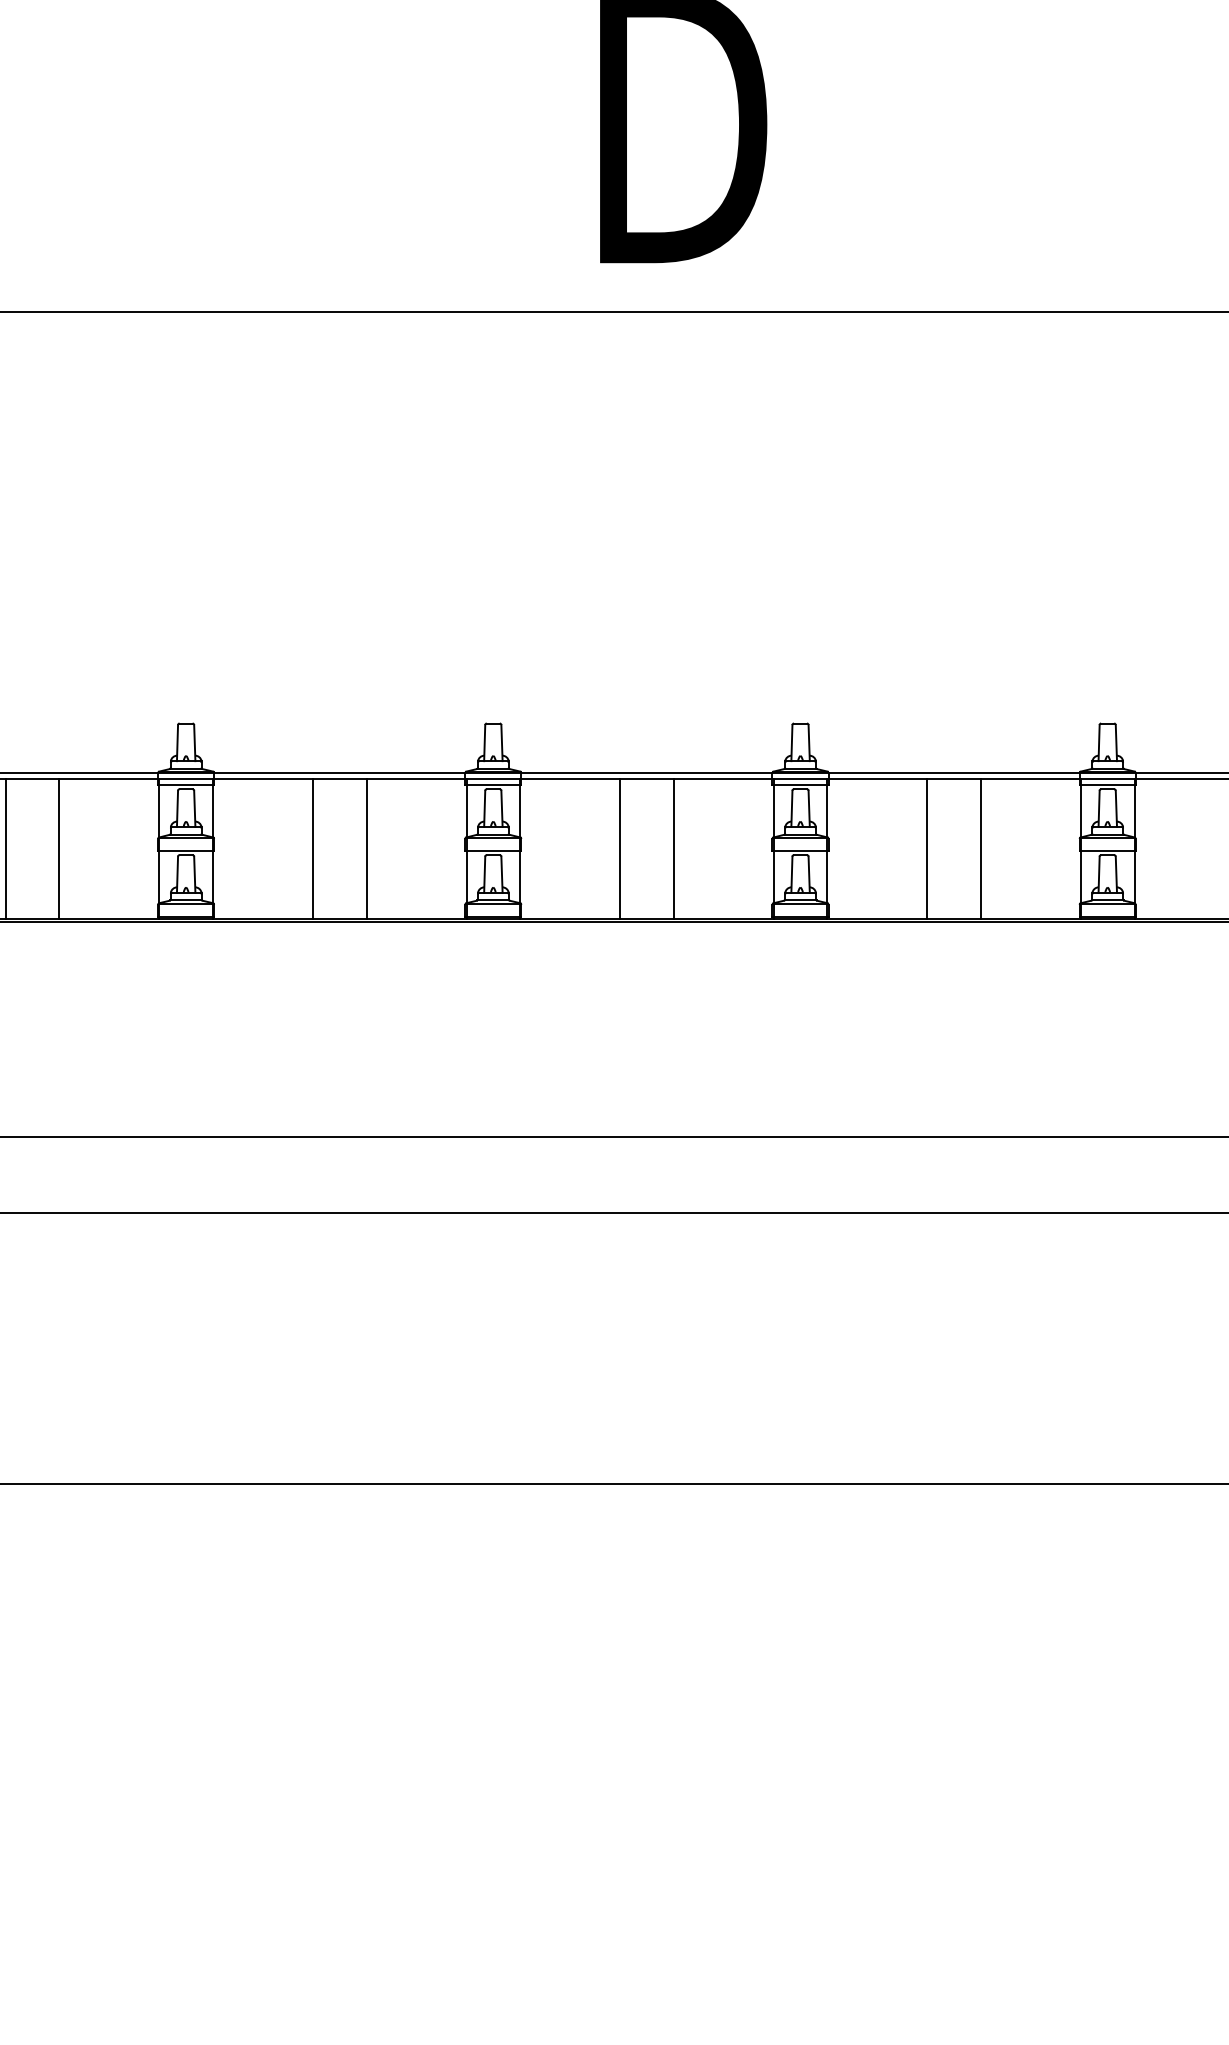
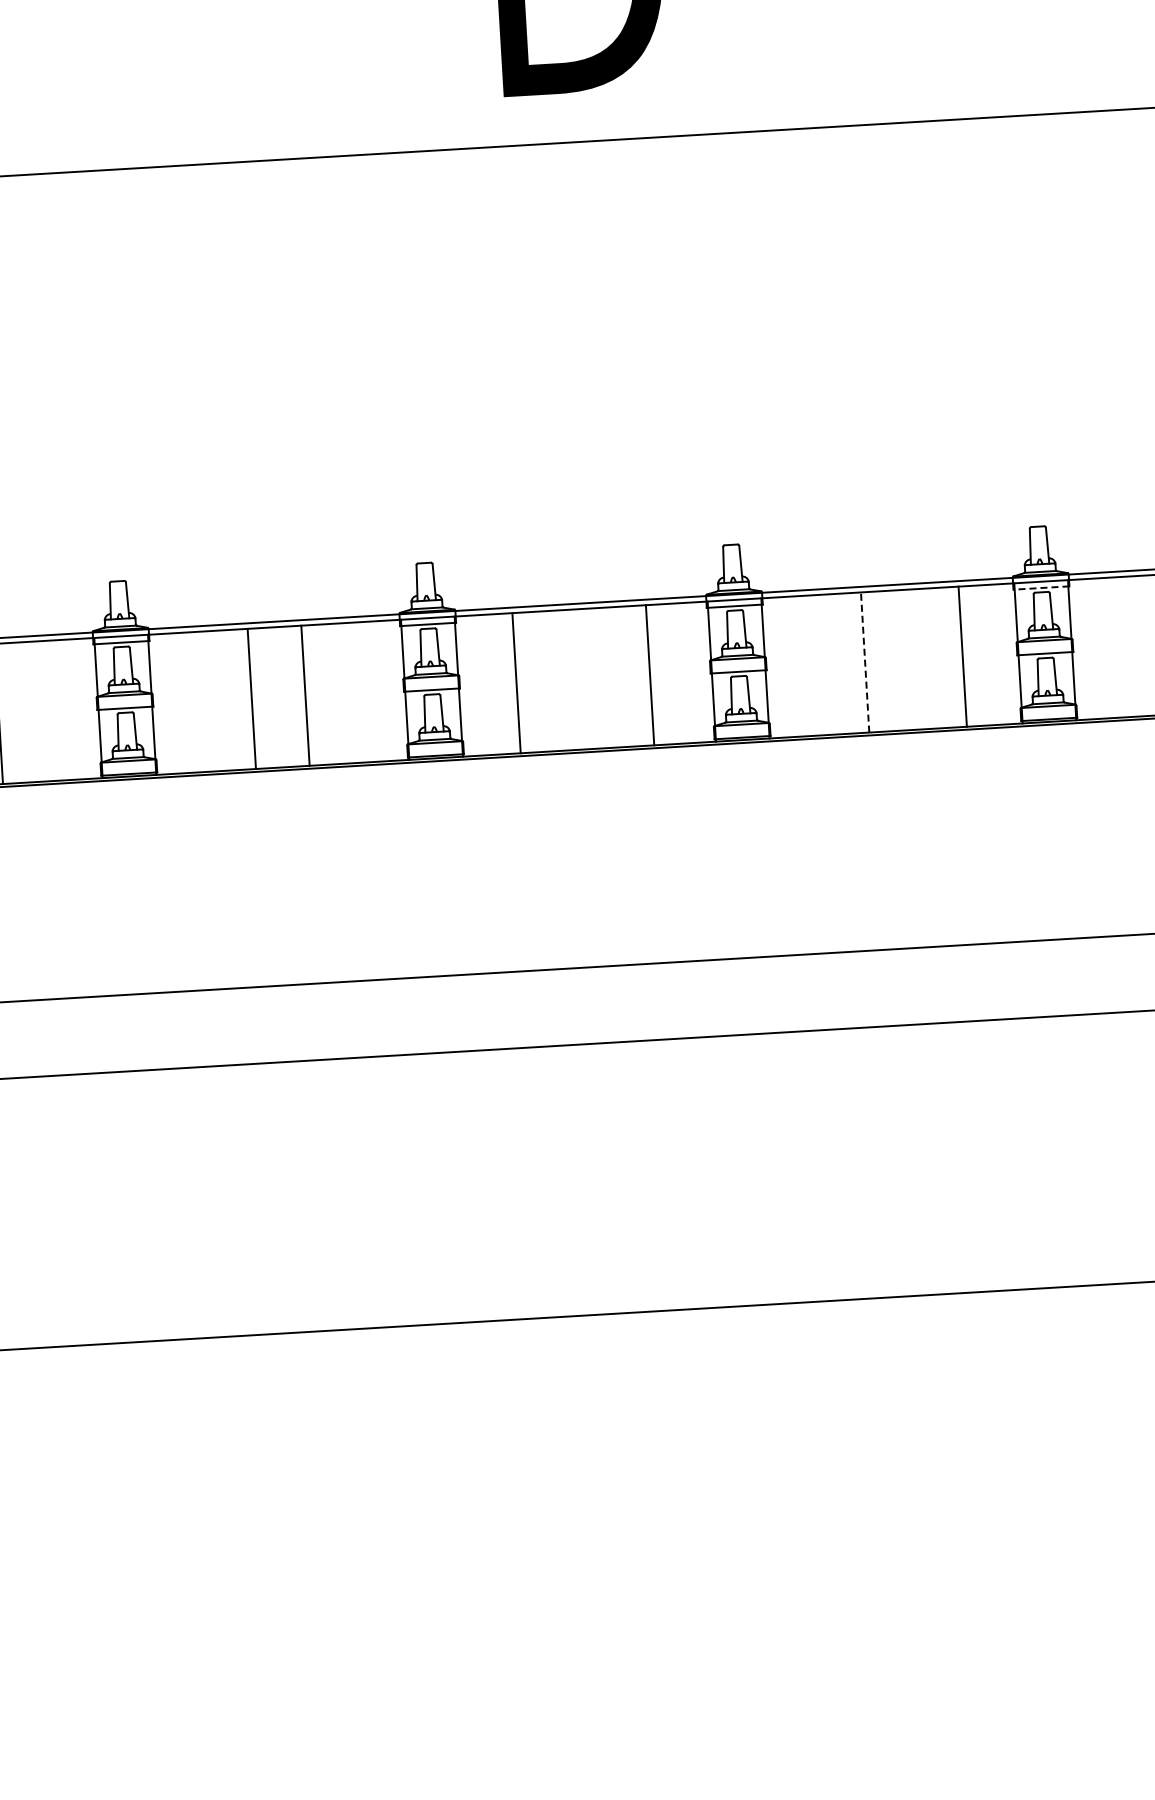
line: (1107, 784) -> (1041, 587), solid -> dashed
line: (620, 848) -> (516, 682), moved
line: (673, 848) -> (649, 674), moved
line: (927, 848) -> (865, 662), solid -> dashed
line: (981, 848) -> (963, 656), moved

